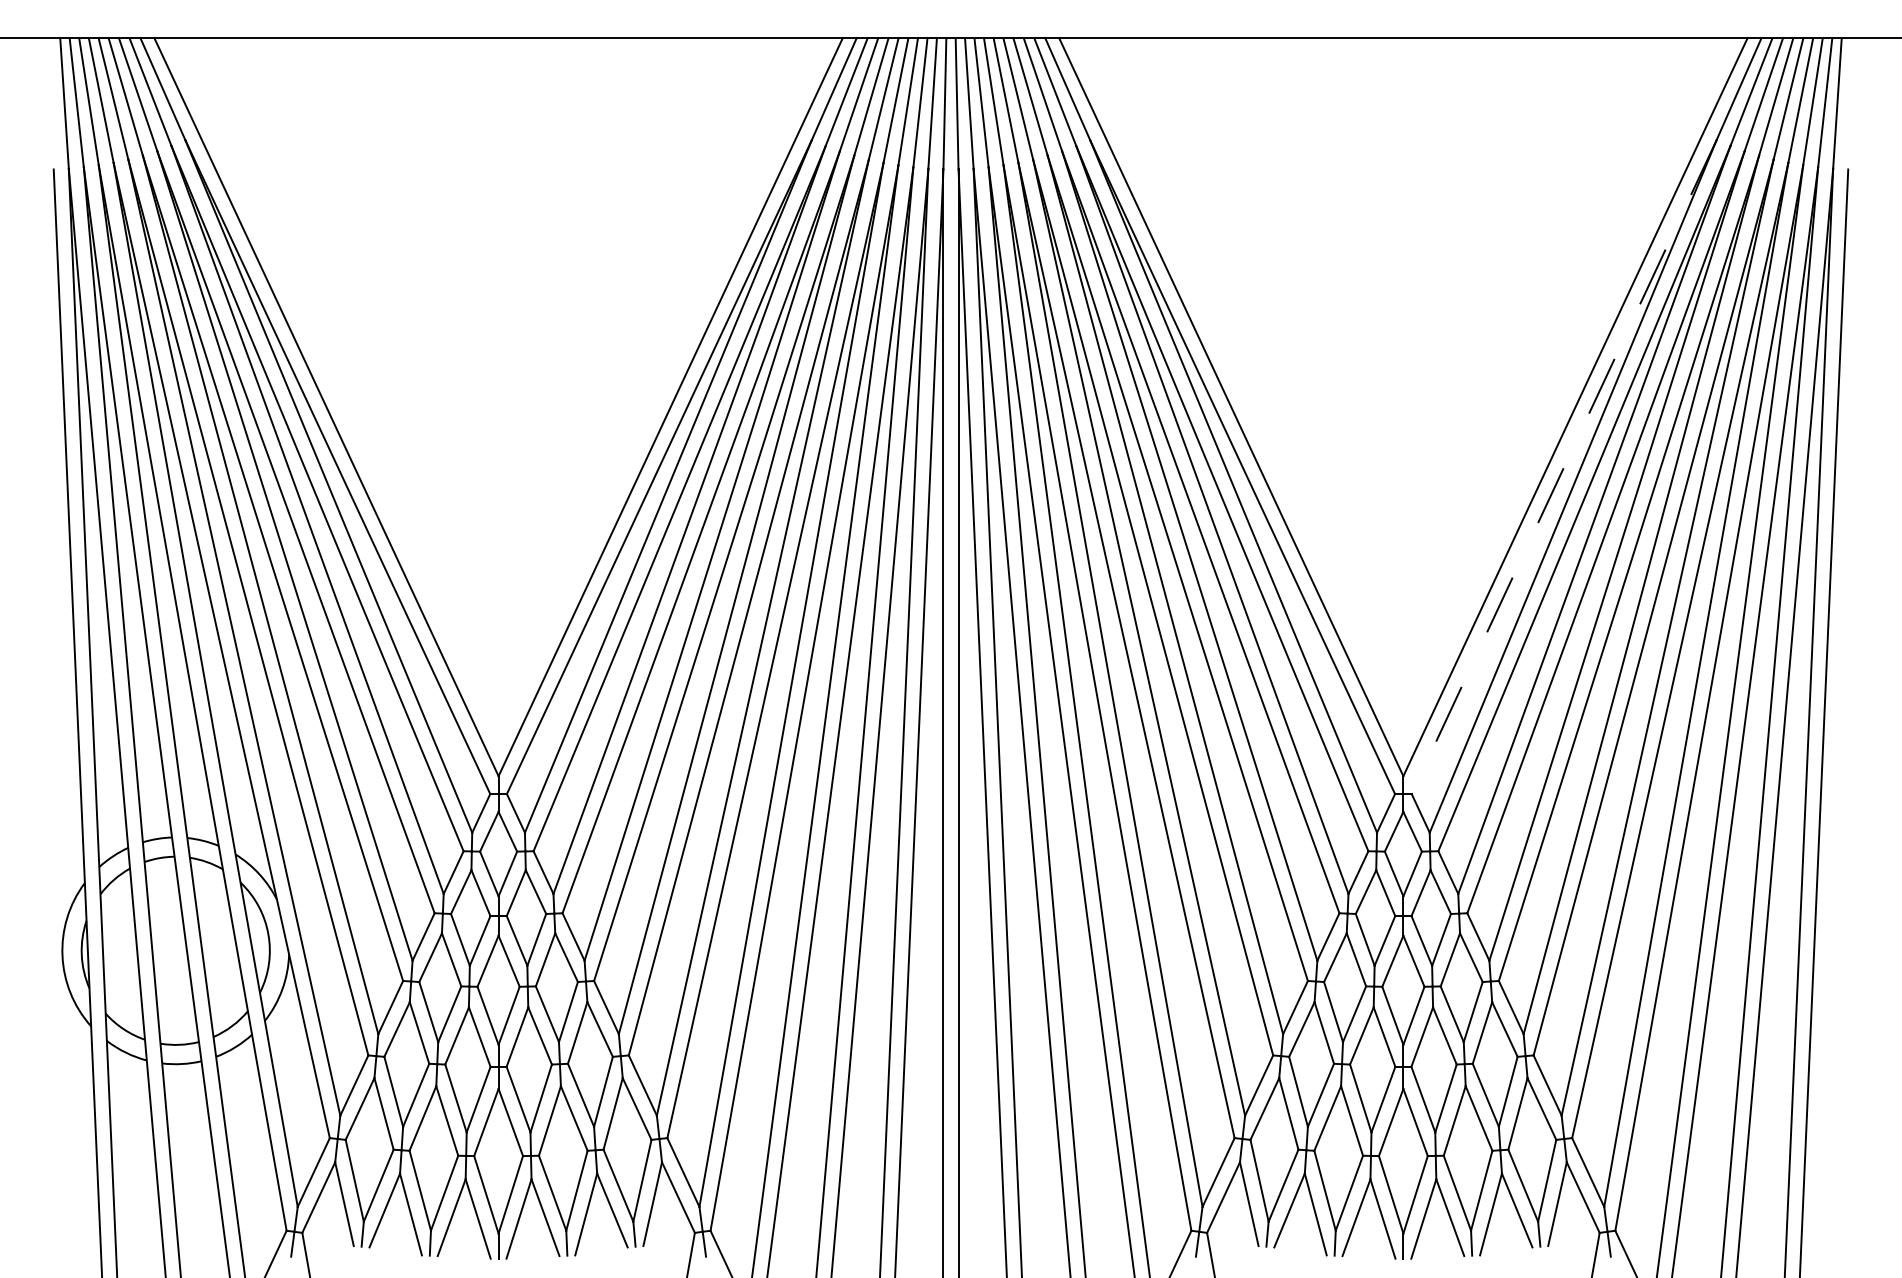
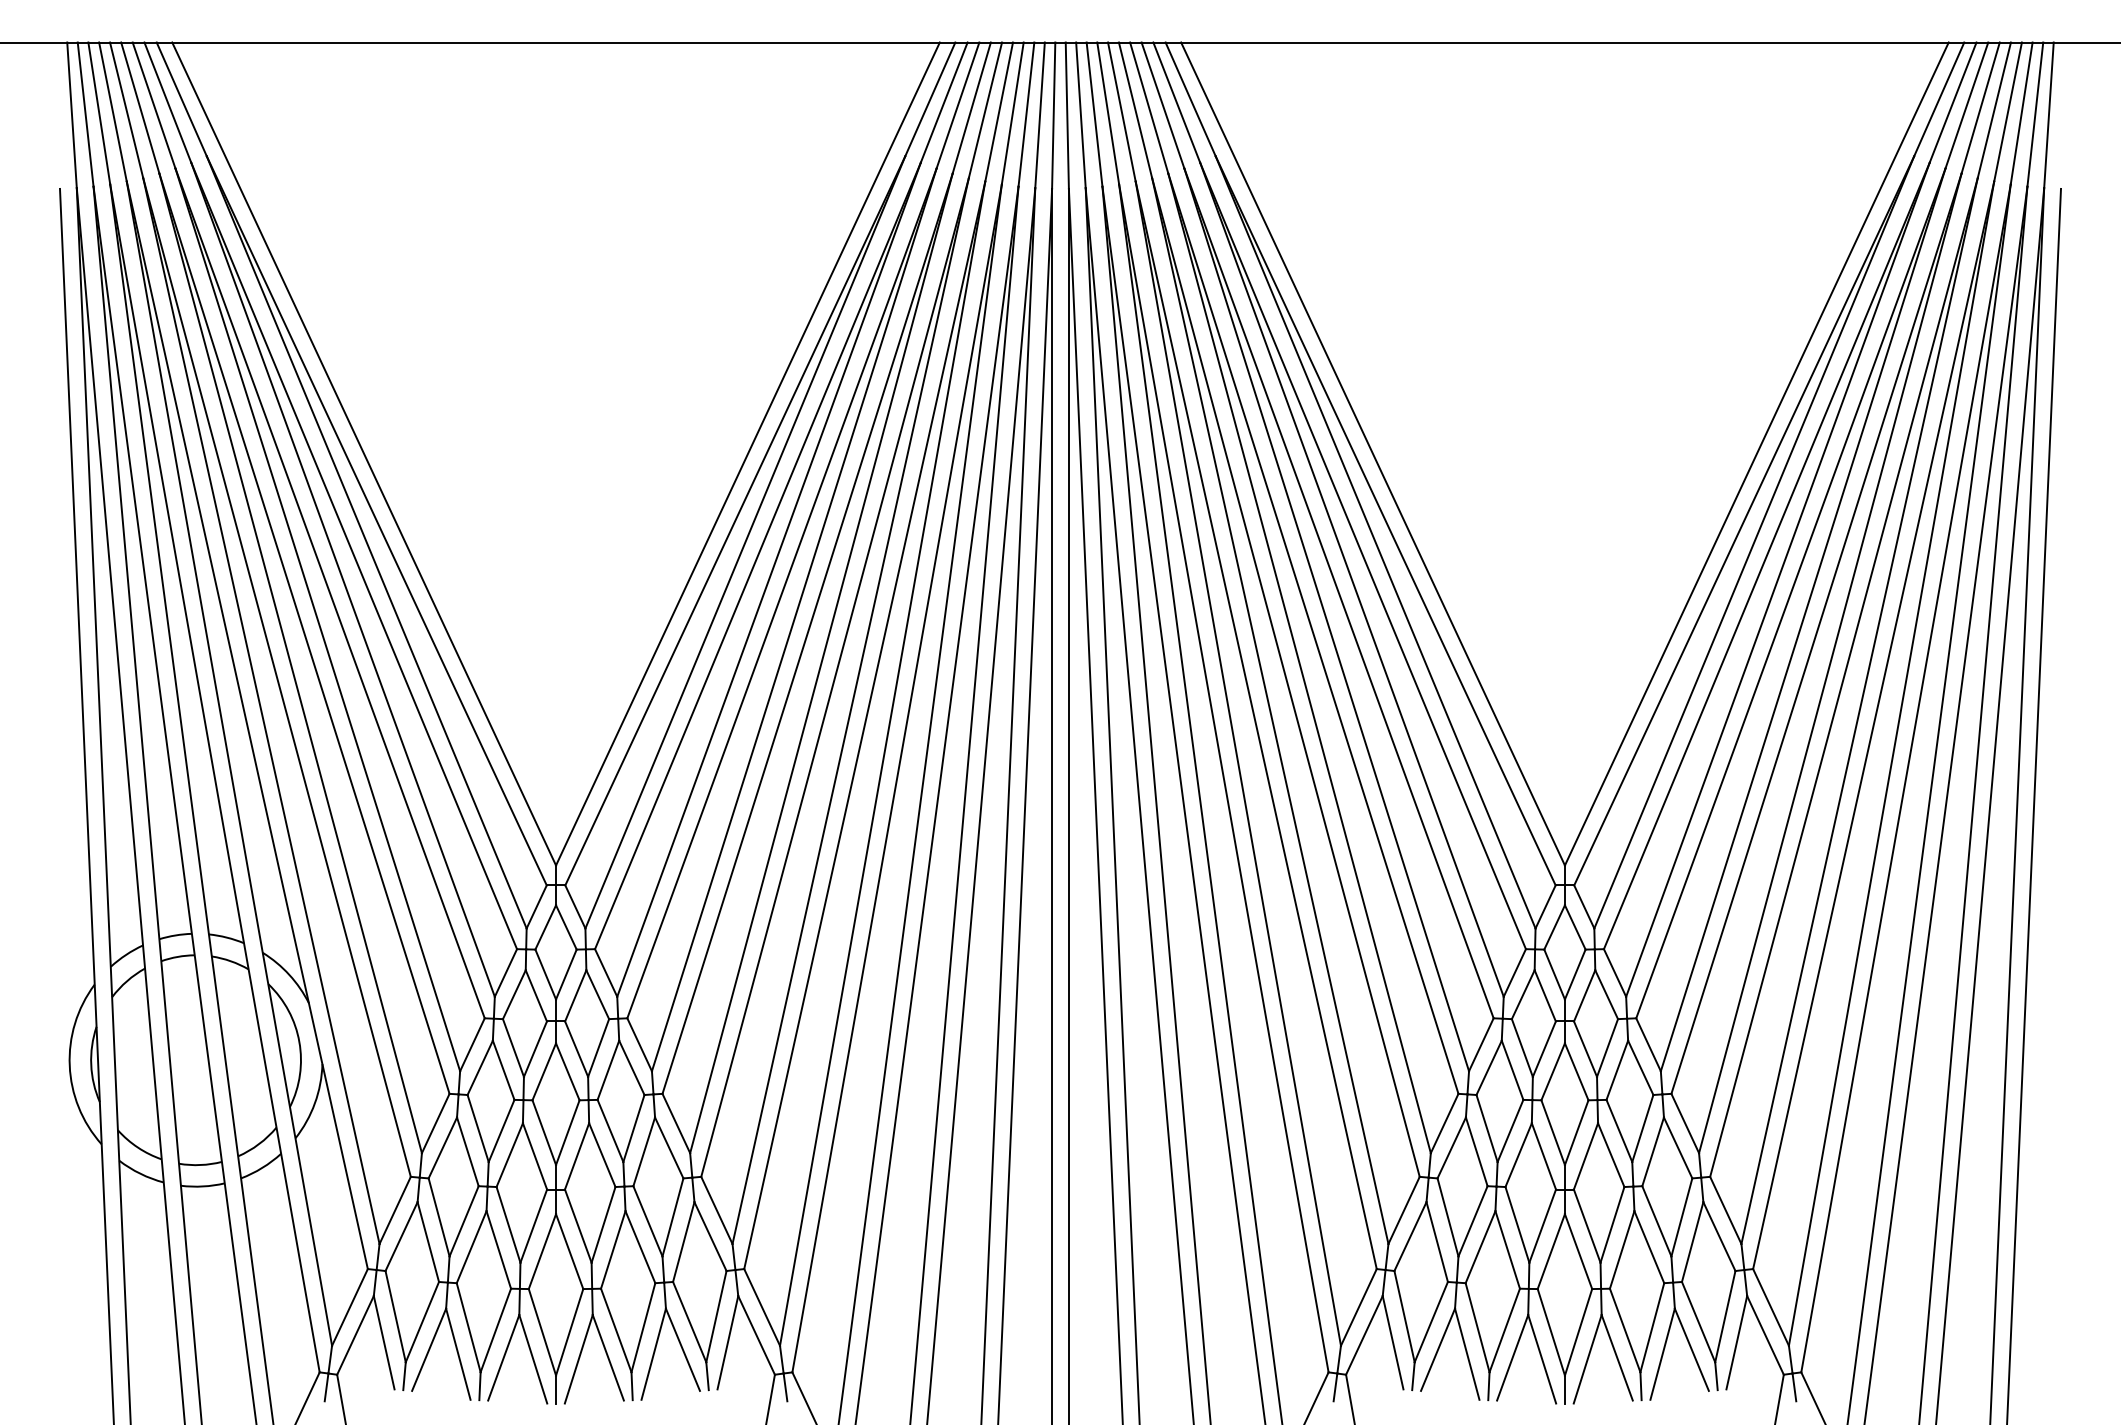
line: (1563, 467) -> (1743, 521), dashed -> solid

